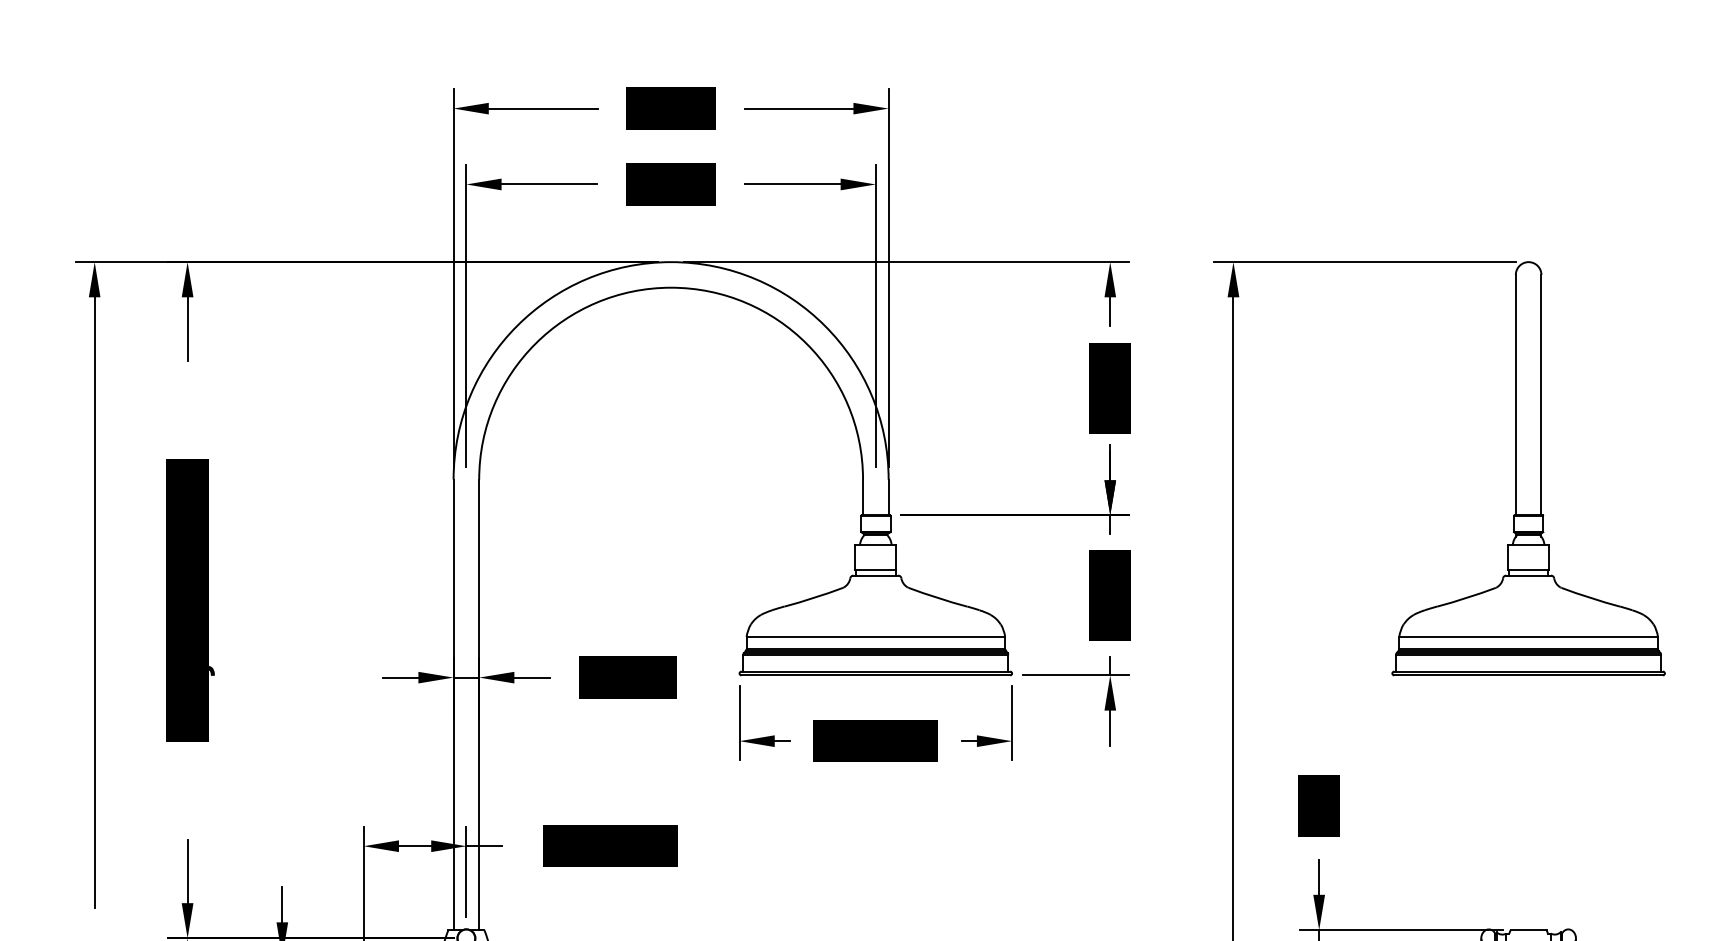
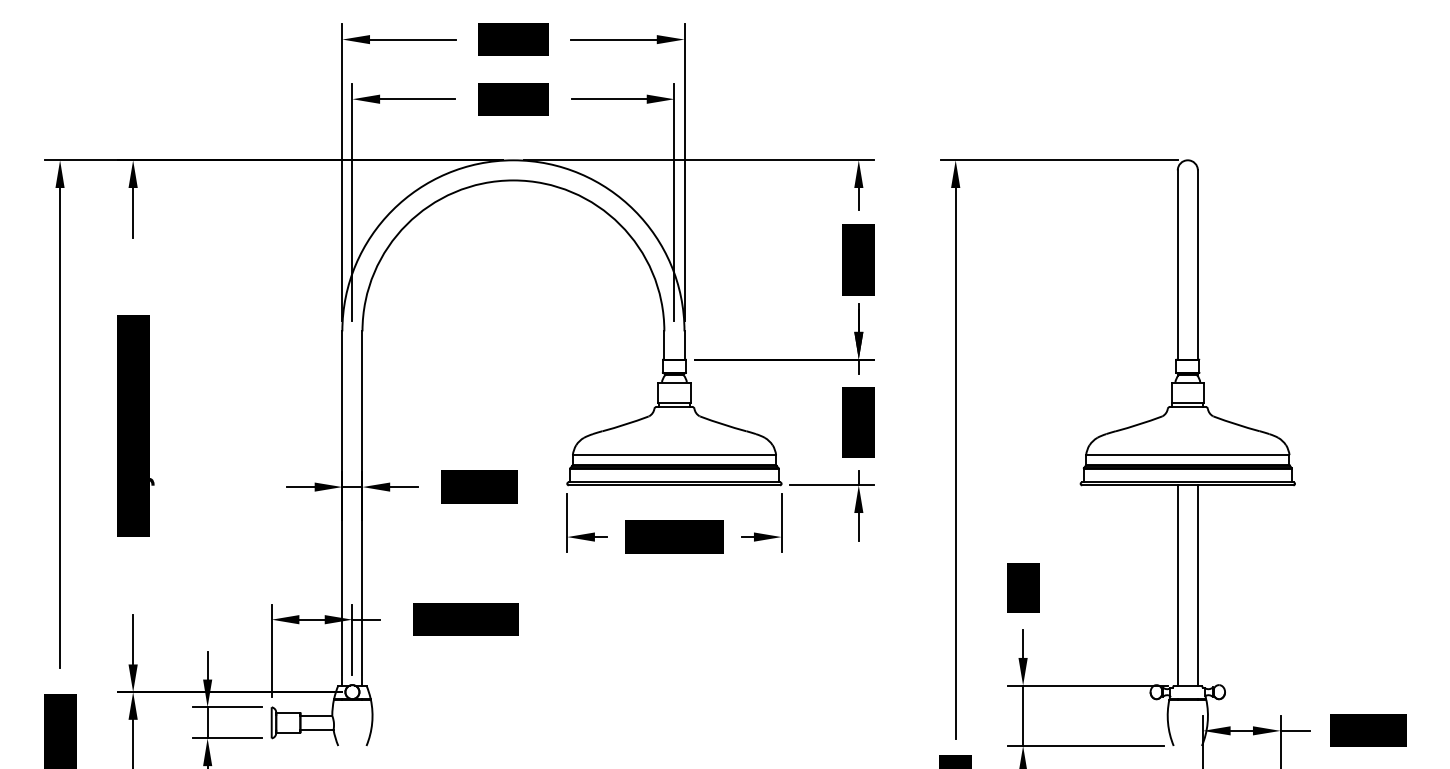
line: (1515, 802) -> (1177, 585), added
line: (1540, 802) -> (1197, 585), added

